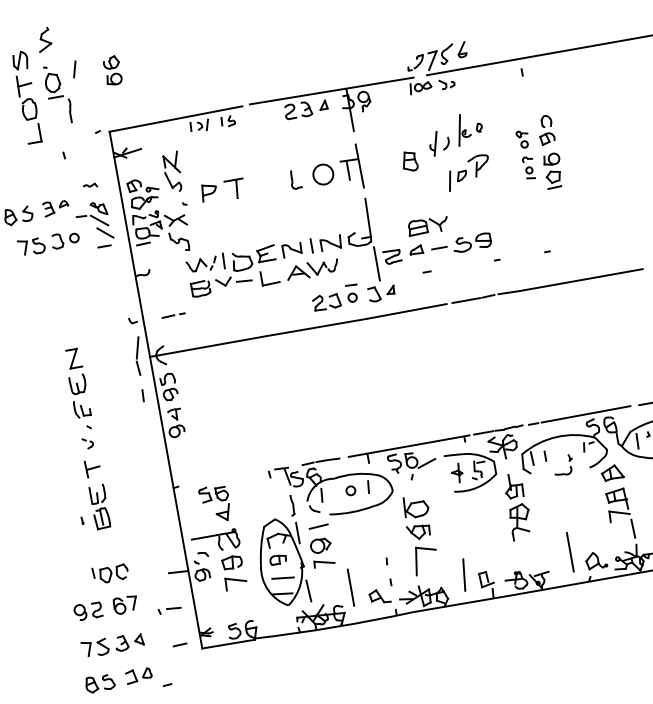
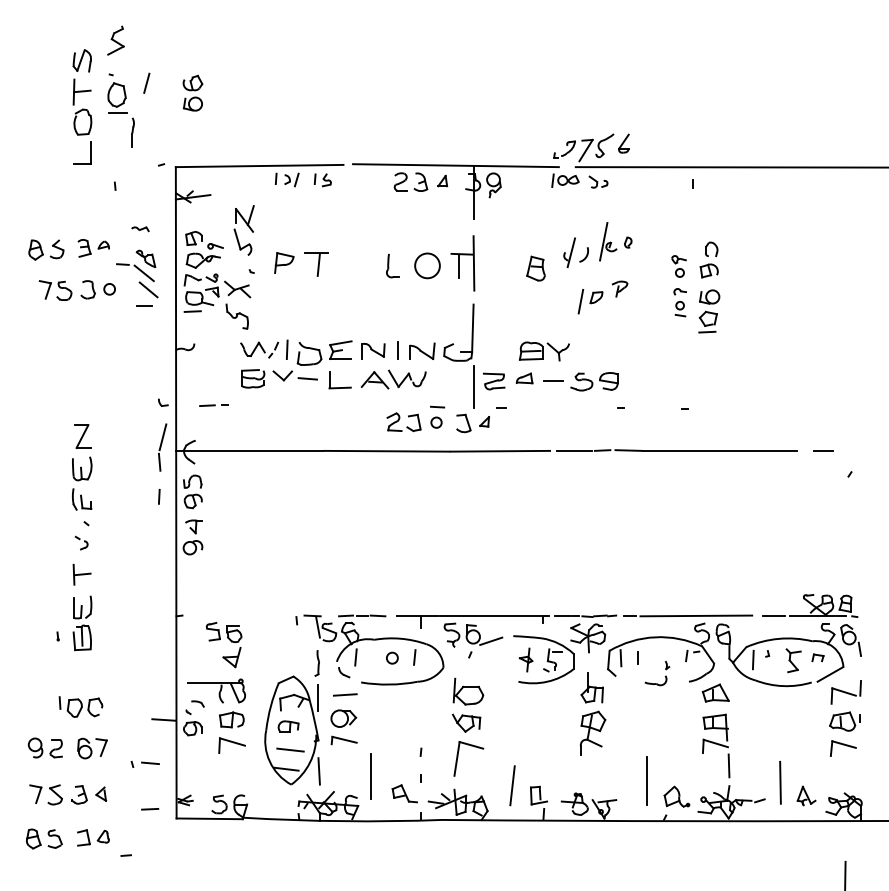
part: (478, 165) -> (619, 288), size x0.6
line: (427, 271) -> (501, 407), moved

